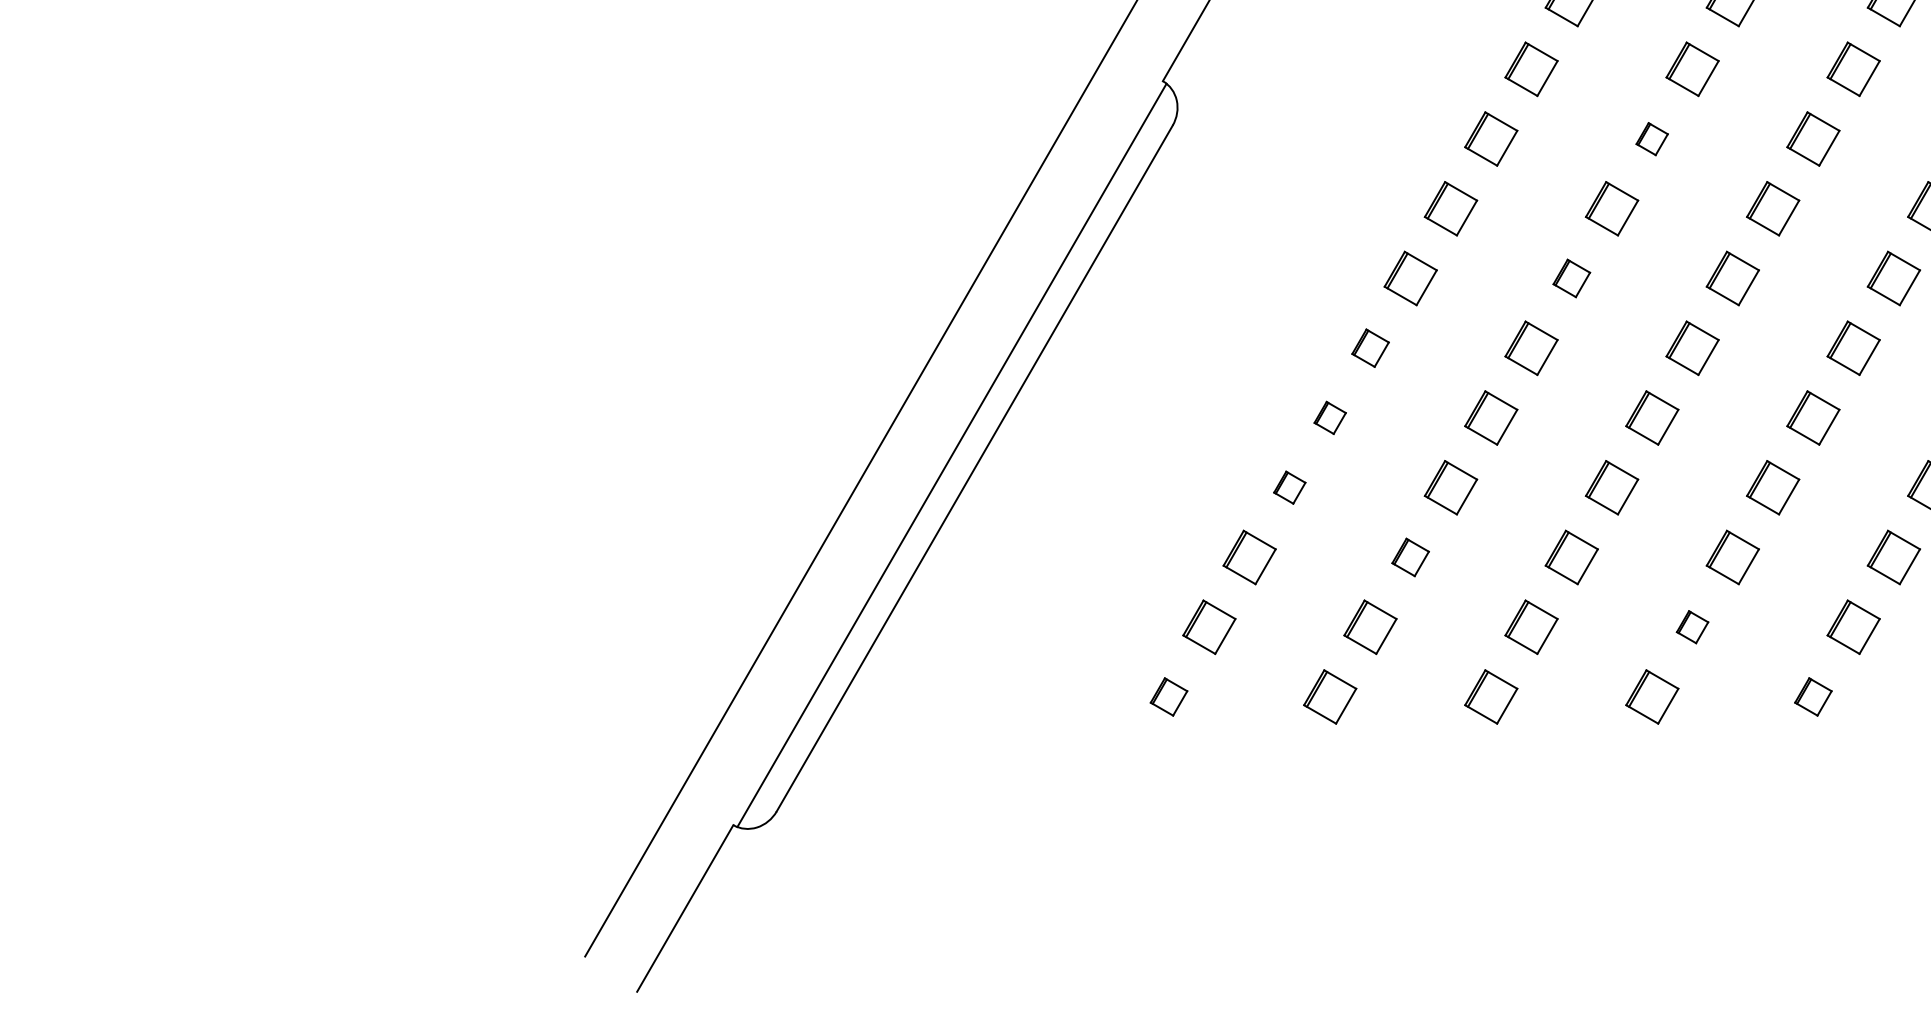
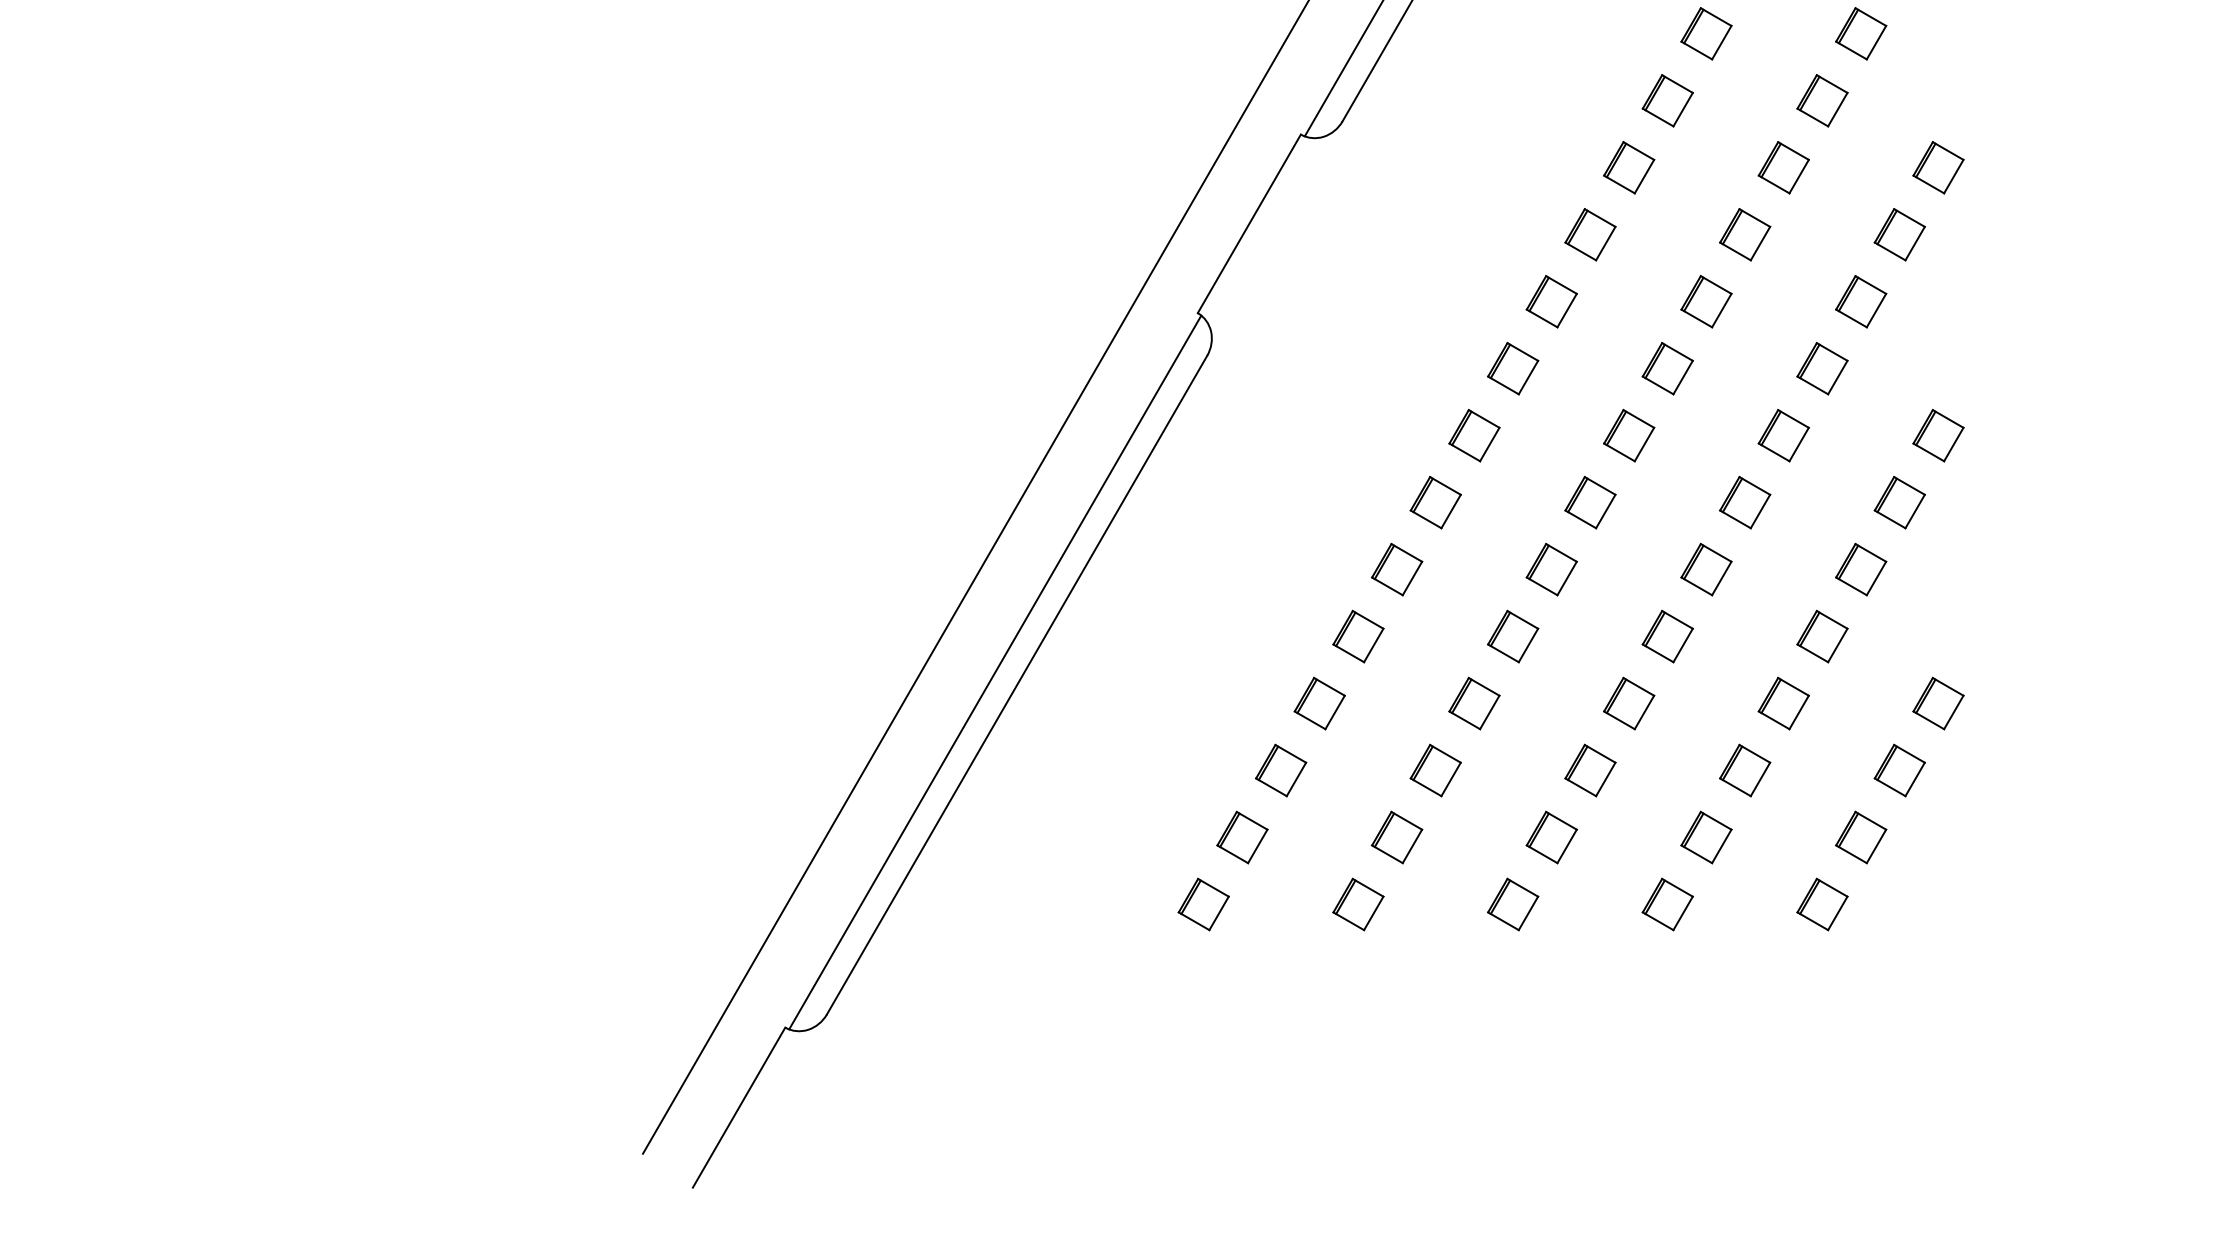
part: (1652, 138) -> (1667, 368), size x1.67
part: (1571, 278) -> (1590, 502), size x1.43
part: (1370, 348) -> (1397, 569), size x1.43
part: (1330, 417) -> (1358, 636), size x1.67
part: (1289, 487) -> (1319, 703), size x1.67
part: (1410, 557) -> (1435, 770), size x1.43
part: (1692, 627) -> (1706, 837), size x1.67
part: (1168, 696) -> (1203, 904), size x1.43
part: (1813, 696) -> (1822, 904), size x1.43

